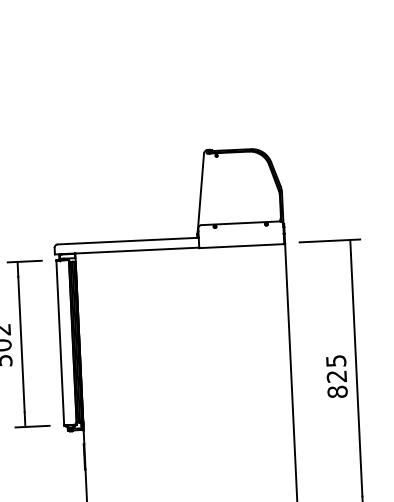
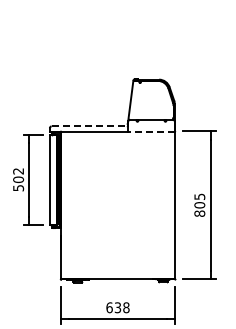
line: (129, 241) -> (90, 126), solid -> dashed
line: (241, 246) -> (151, 132), solid -> dashed
text: (336, 376) -> (199, 205), 825 -> 805

